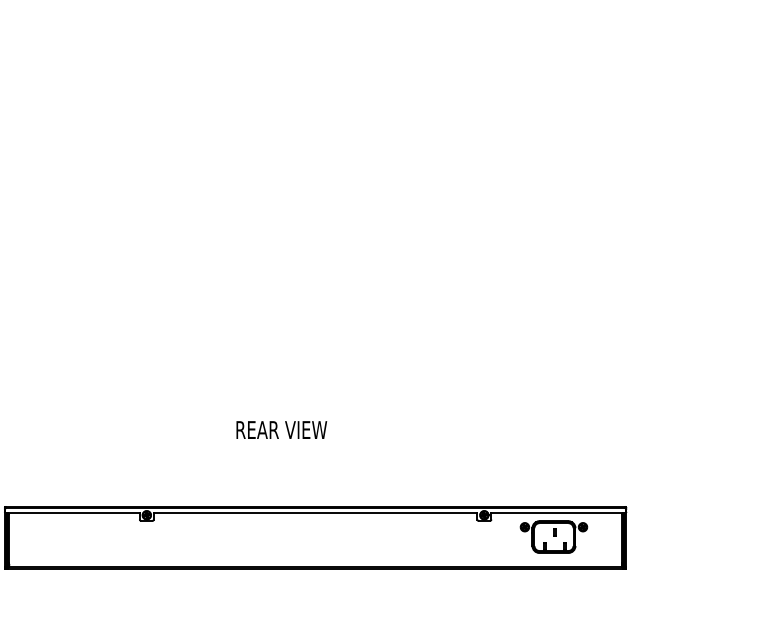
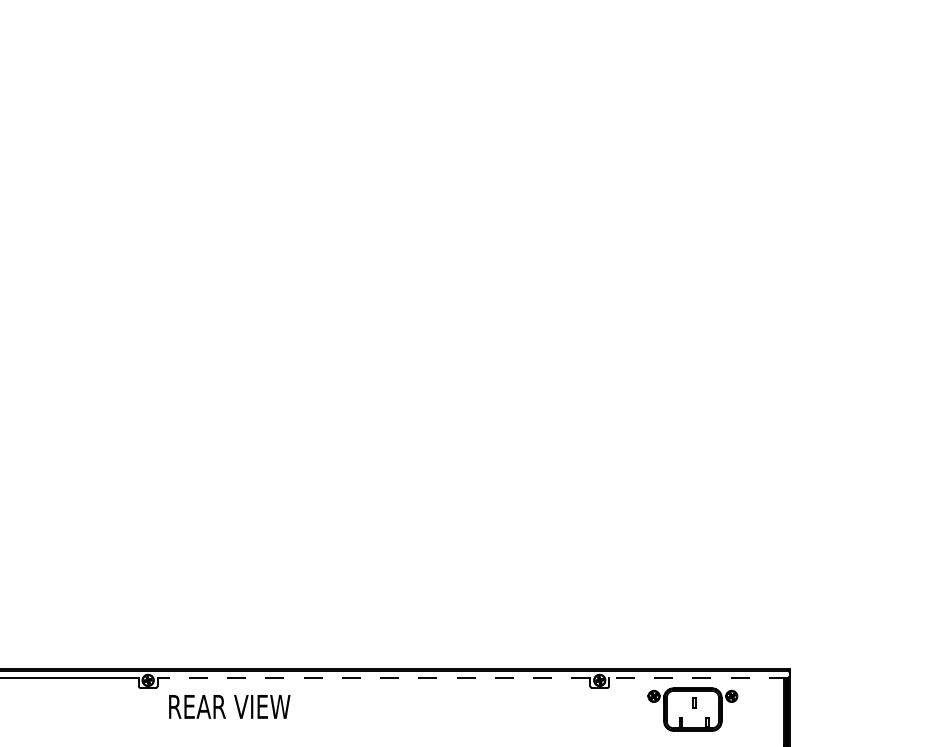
text: (281, 429) -> (229, 706), moved
line: (315, 513) -> (373, 678), solid -> dashed
line: (558, 513) -> (698, 678), solid -> dashed

